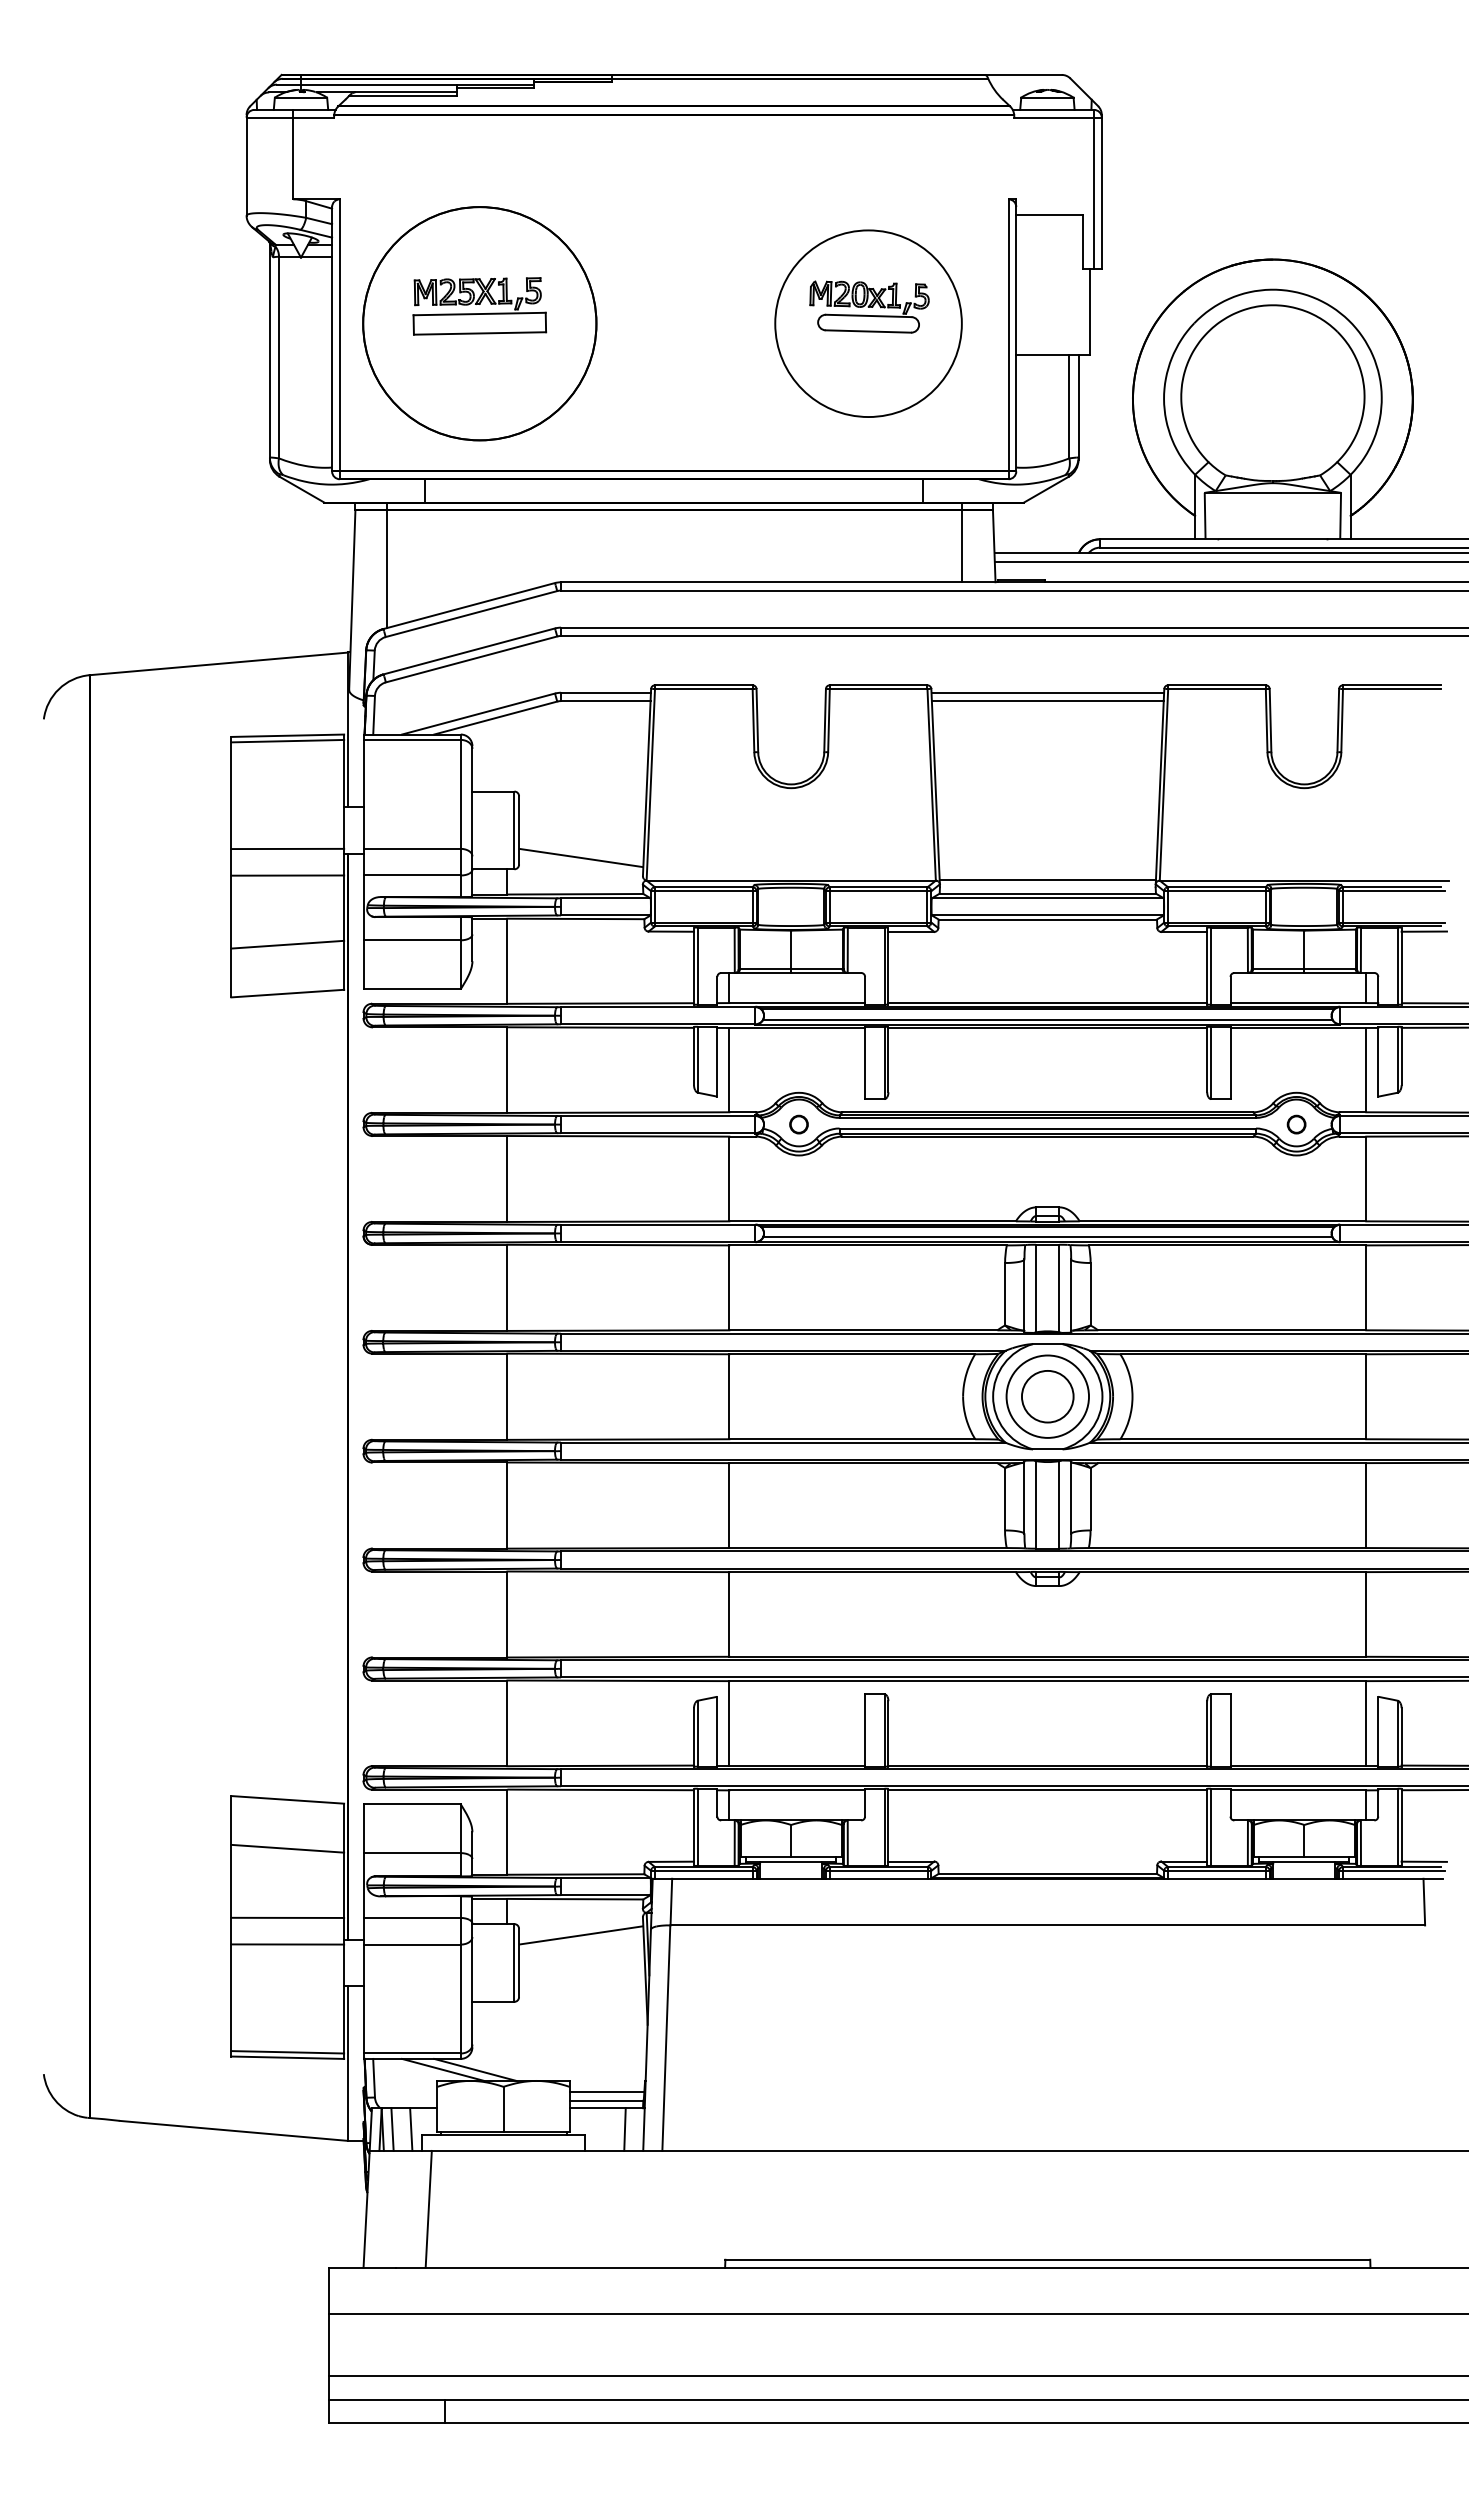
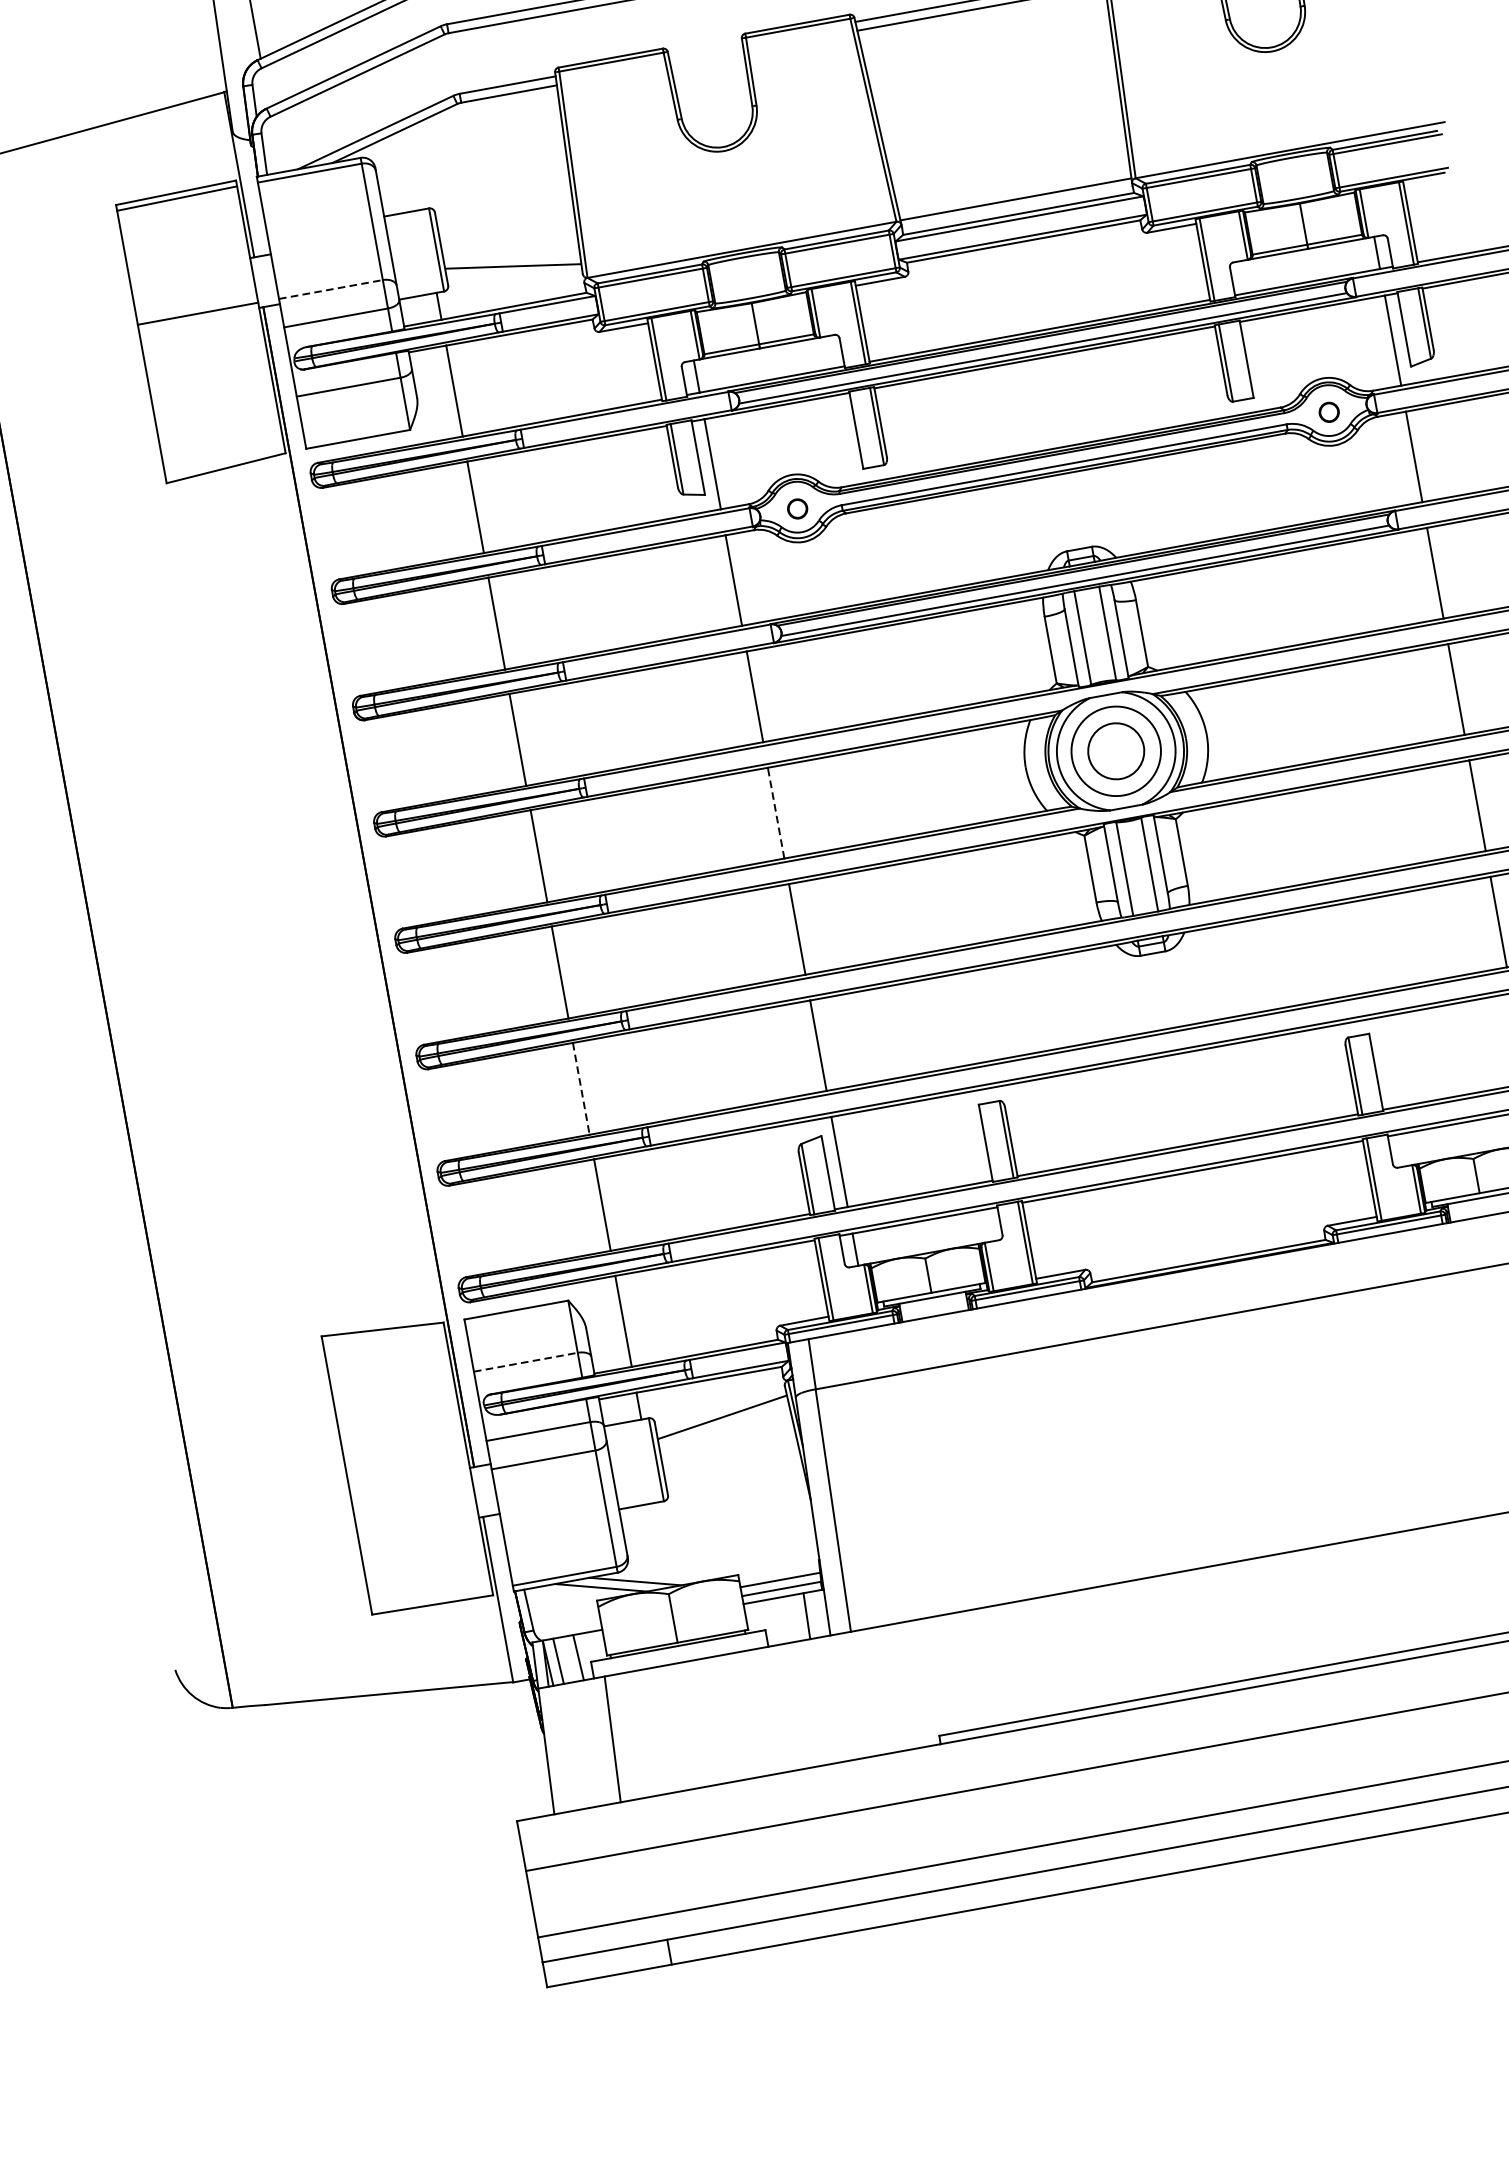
line: (412, 848) -> (331, 289), solid -> dashed
line: (287, 875) -> (202, 342), removed
line: (1424, 931) -> (1428, 181), removed
line: (287, 944) -> (216, 415), removed
line: (729, 1396) -> (776, 812), solid -> dashed
line: (507, 1614) -> (581, 1088), solid -> dashed
line: (287, 1848) -> (391, 1381), removed
line: (412, 1853) -> (526, 1362), solid -> dashed
line: (287, 1917) -> (405, 1455), removed
line: (287, 1944) -> (410, 1484), removed
line: (287, 2052) -> (431, 1599), removed

